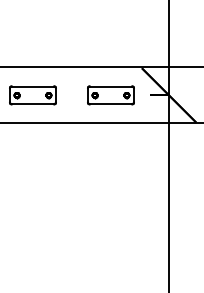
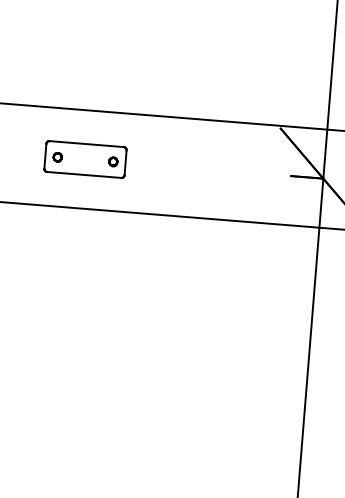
part: (110, 95) -> (220, 170), removed

